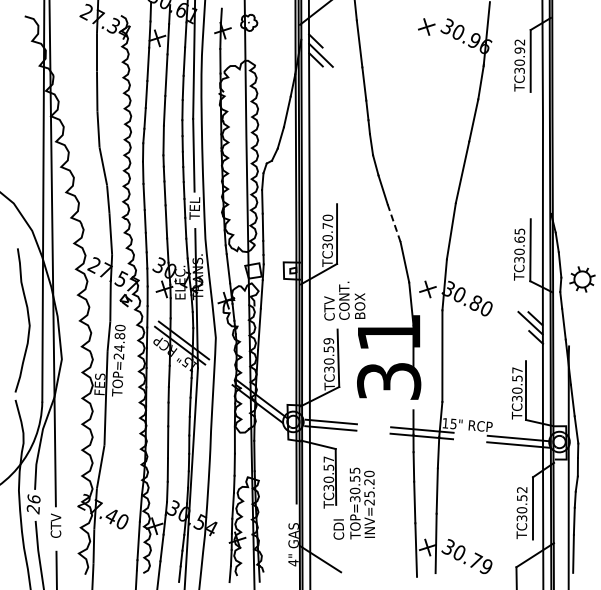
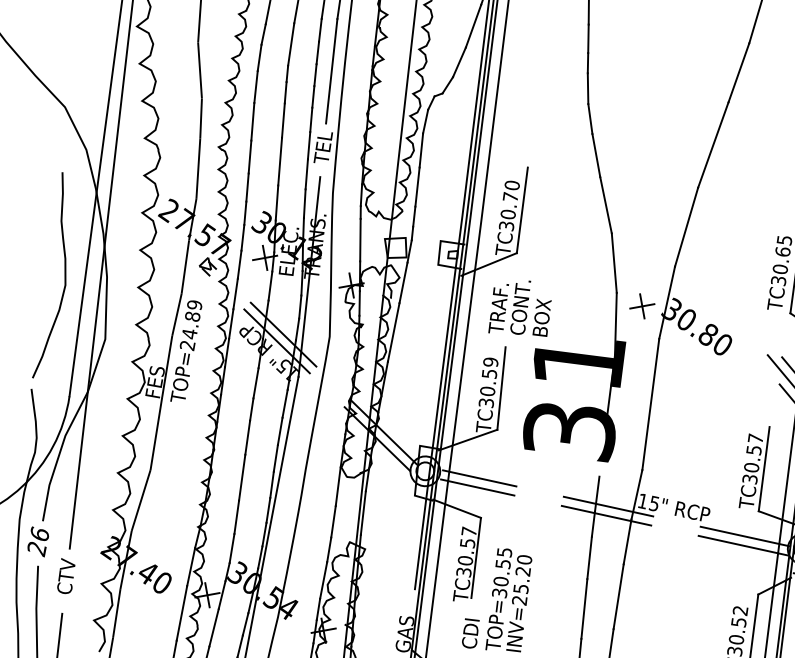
line: (394, 223) -> (606, 205), dashed -> solid
text: (329, 303) -> (498, 308), CTV -> TRAF.
text: (120, 328) -> (194, 305), TOP=24.80 -> TOP=24.89

